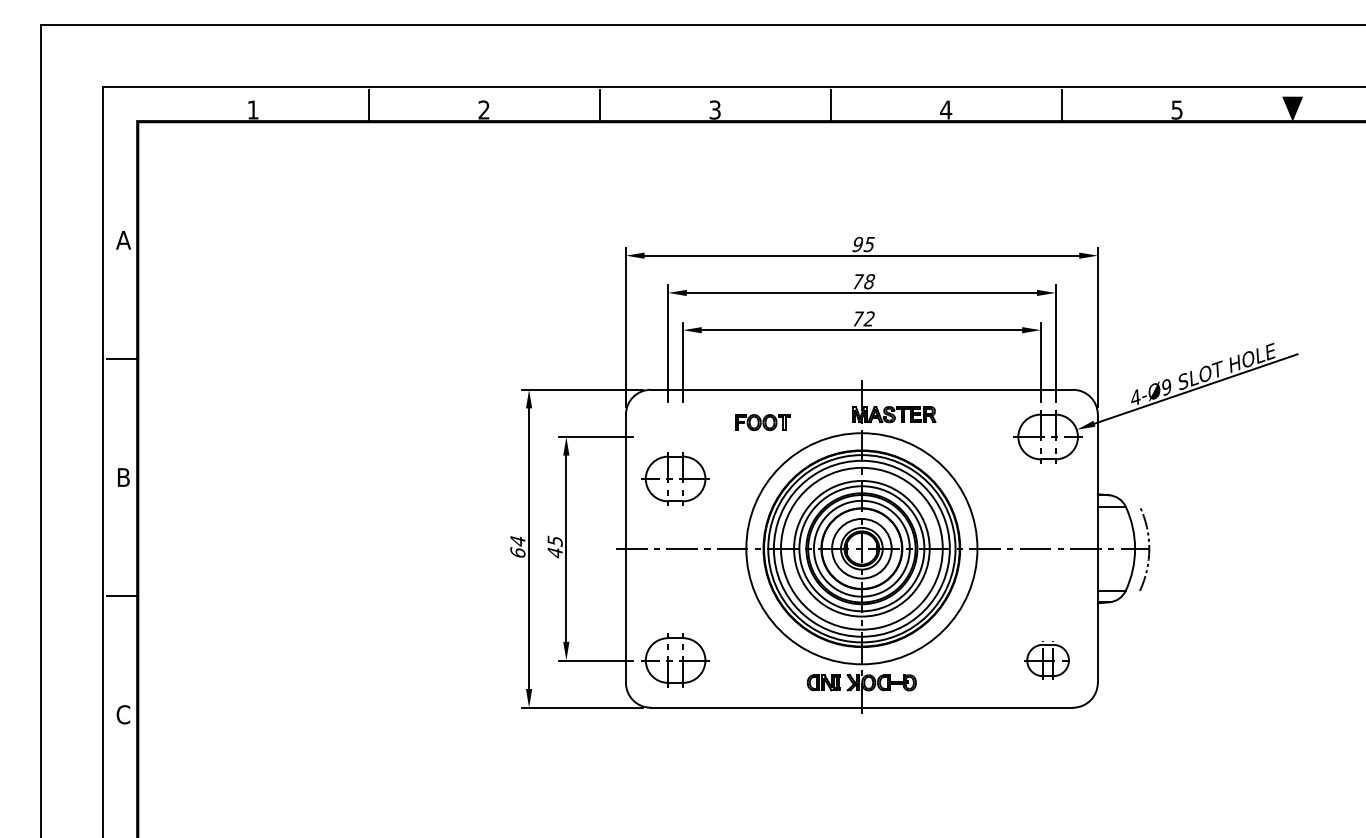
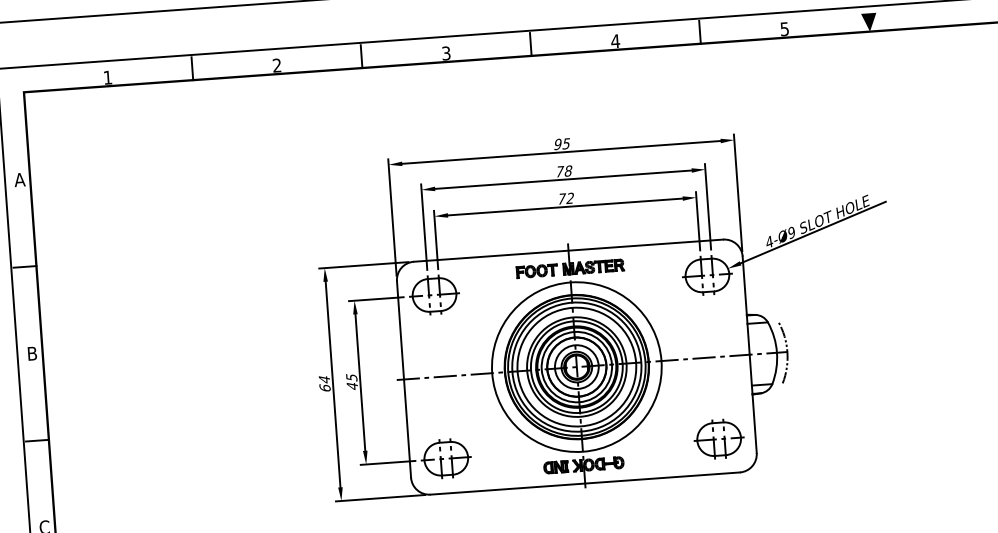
part: (762, 422) -> (536, 271), moved
part: (675, 478) -> (434, 294), moved
part: (1047, 660) -> (718, 439), size x1.43

